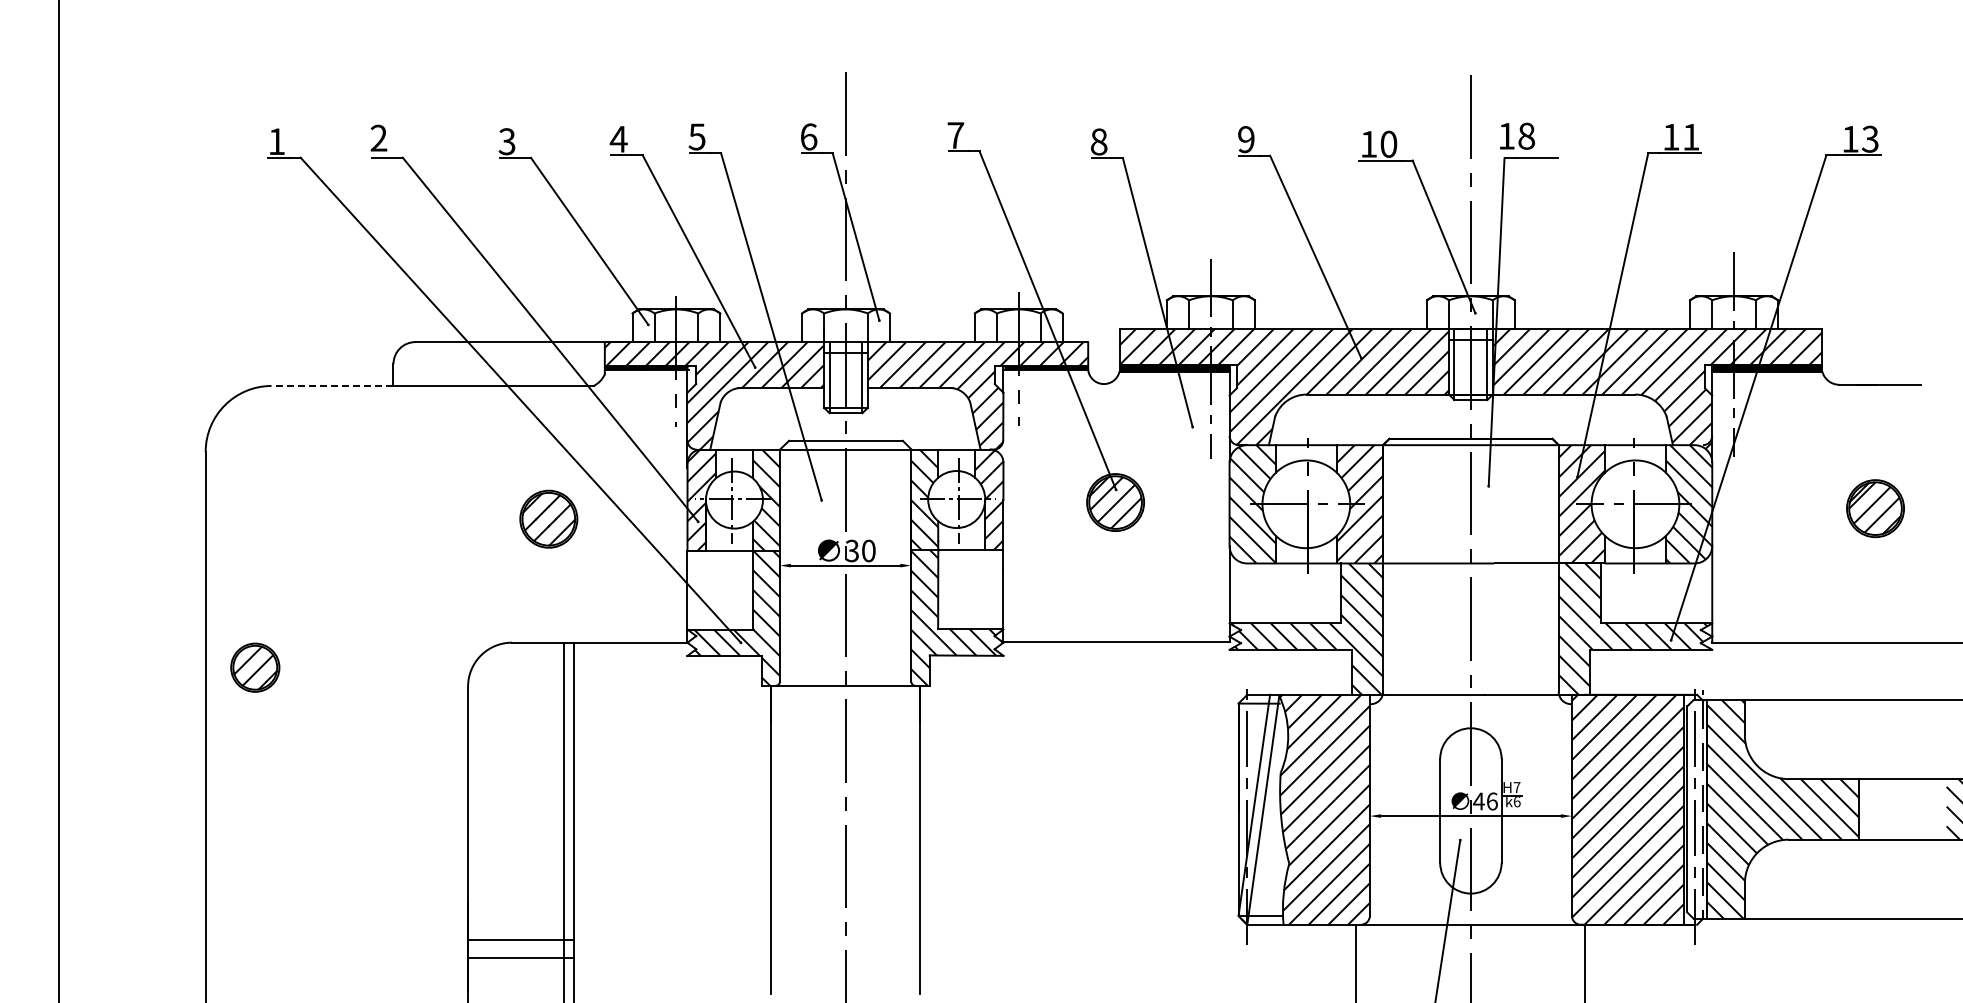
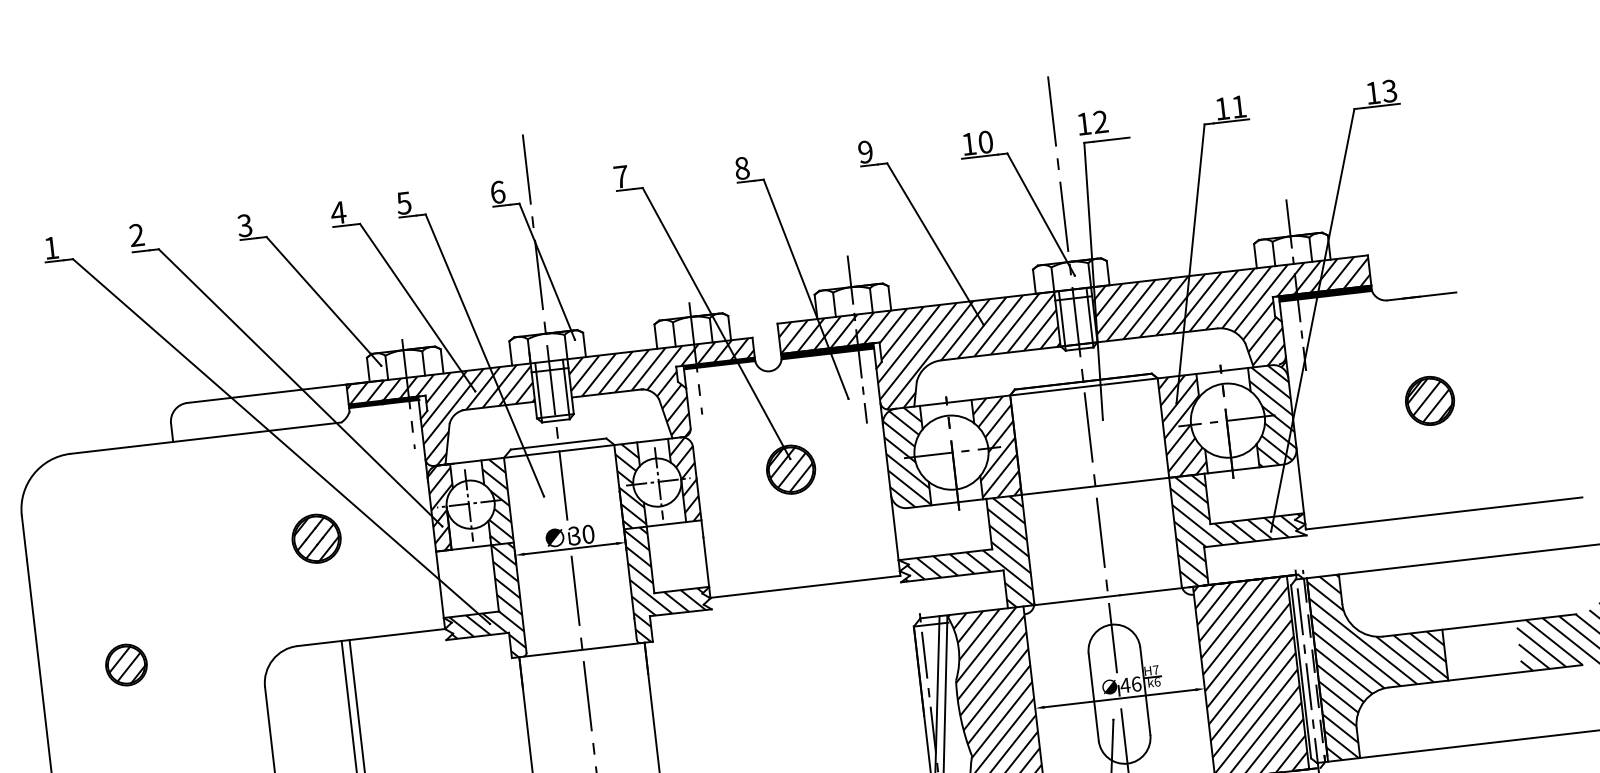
text: (1526, 135) -> (1100, 121), 18 -> 12
line: (332, 385) -> (121, 447), dashed -> solid
part: (255, 667) -> (126, 664), moved

